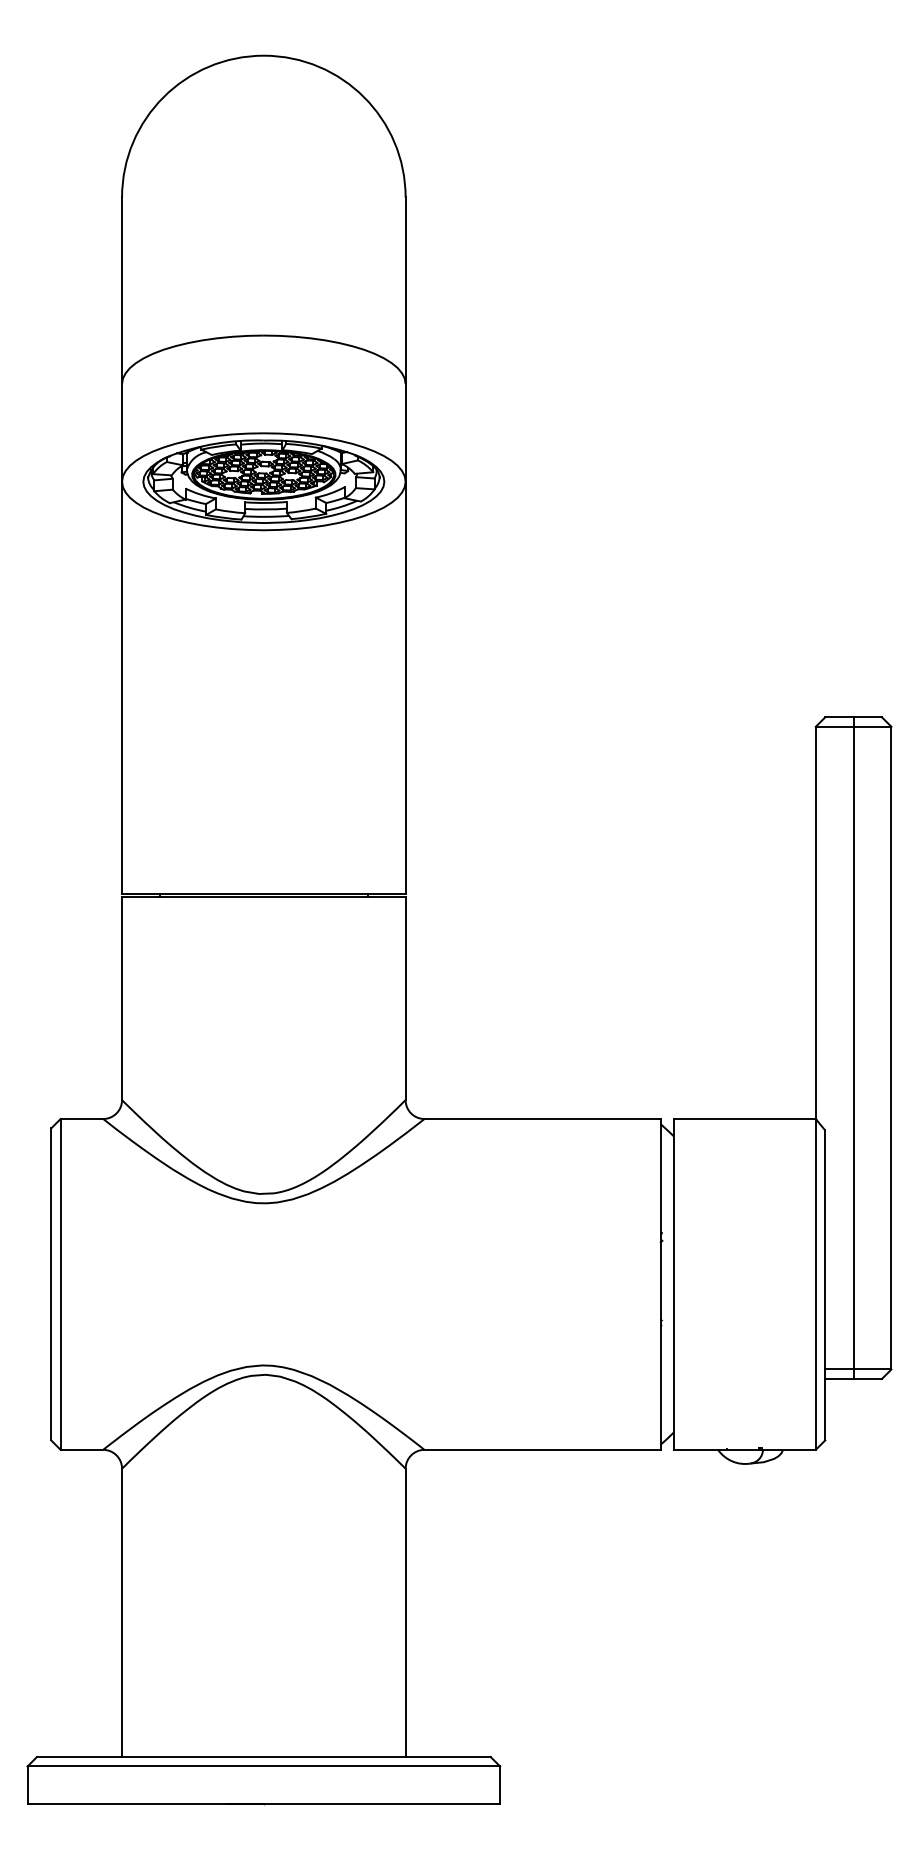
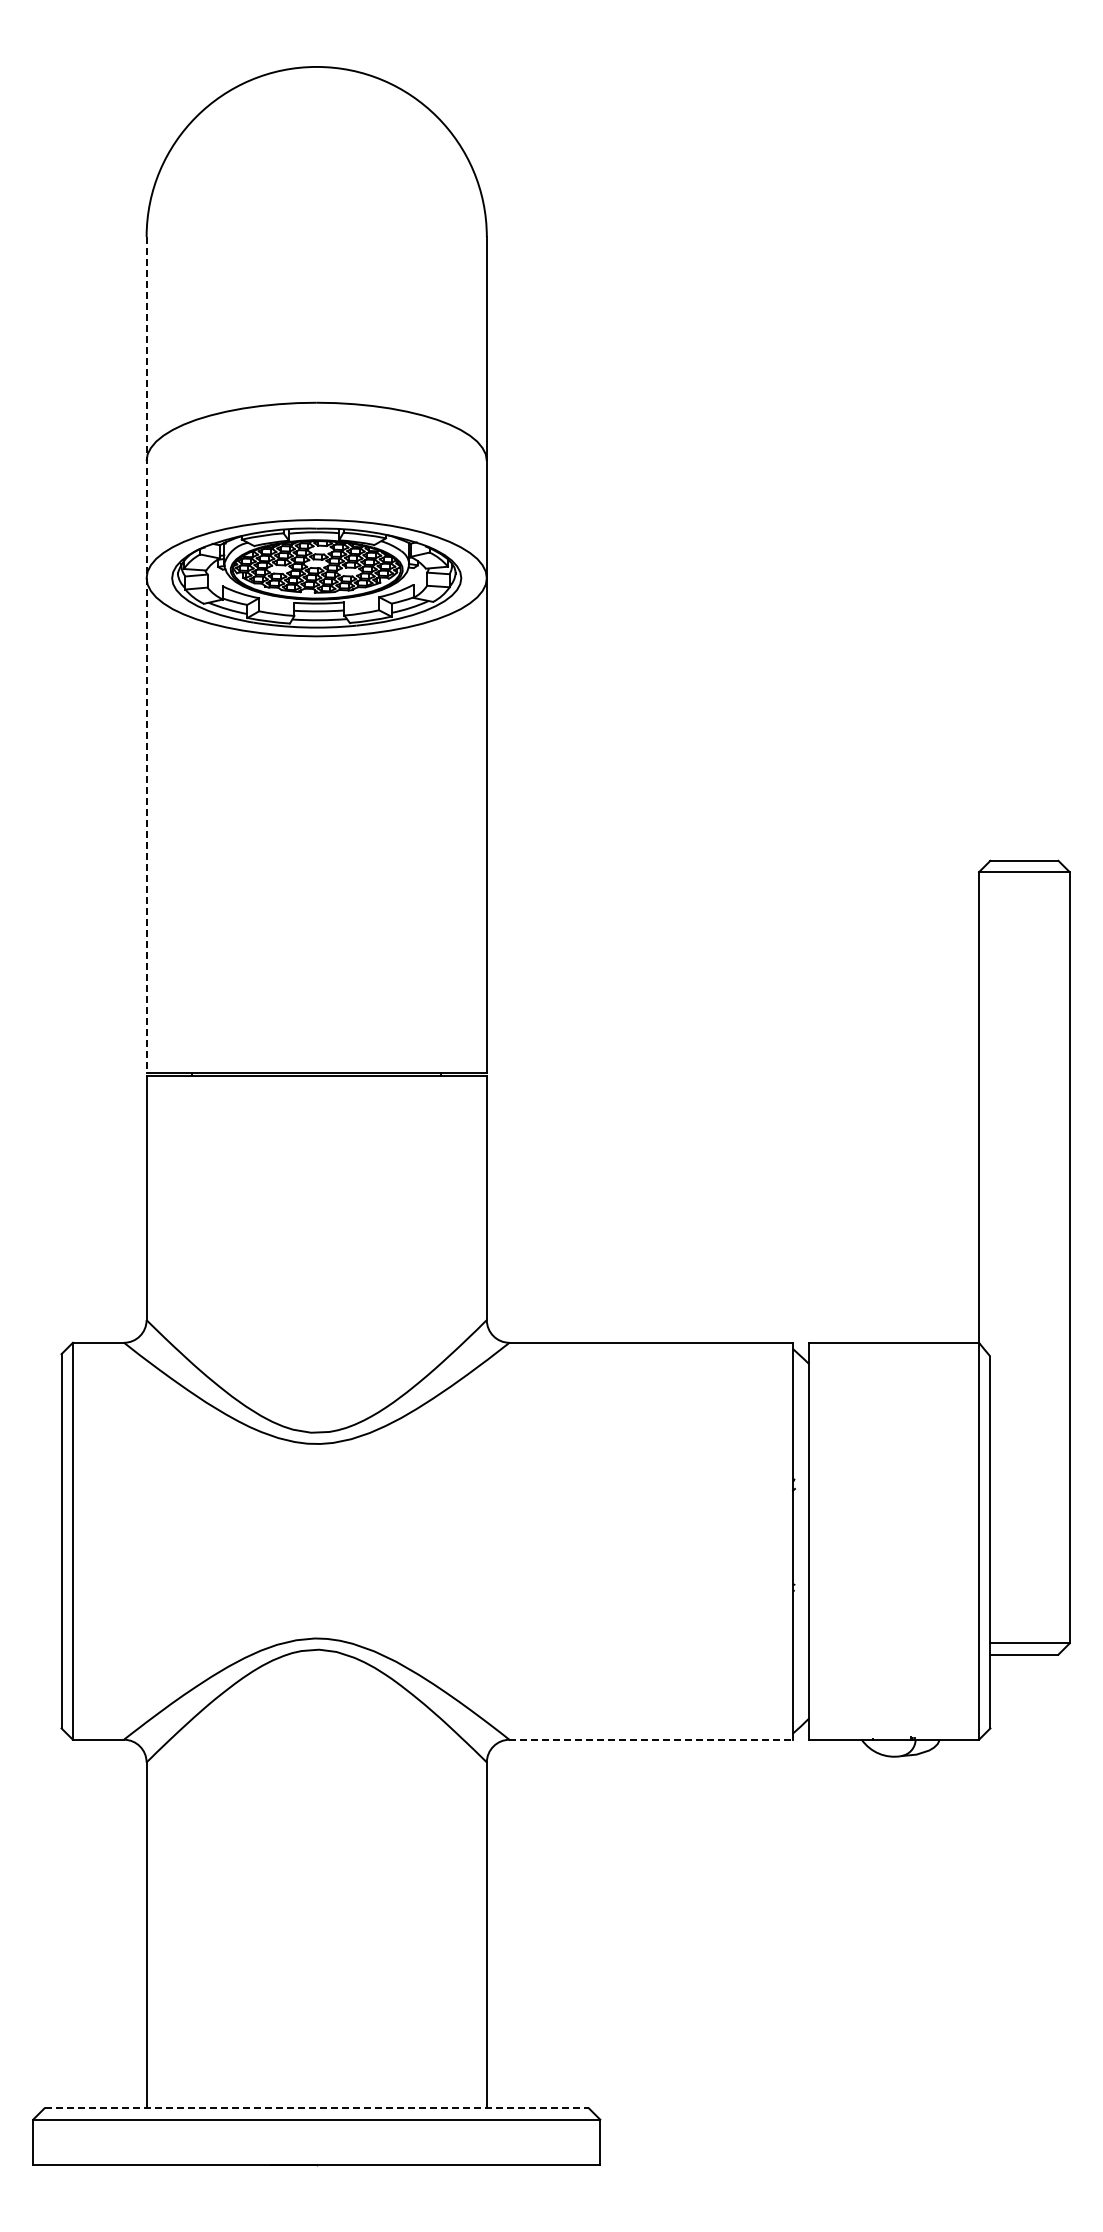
line: (121, 545) -> (146, 654), solid -> dashed
line: (853, 1047) -> (1024, 1257), removed
line: (542, 1449) -> (651, 1739), solid -> dashed
line: (264, 1757) -> (317, 2108), solid -> dashed

